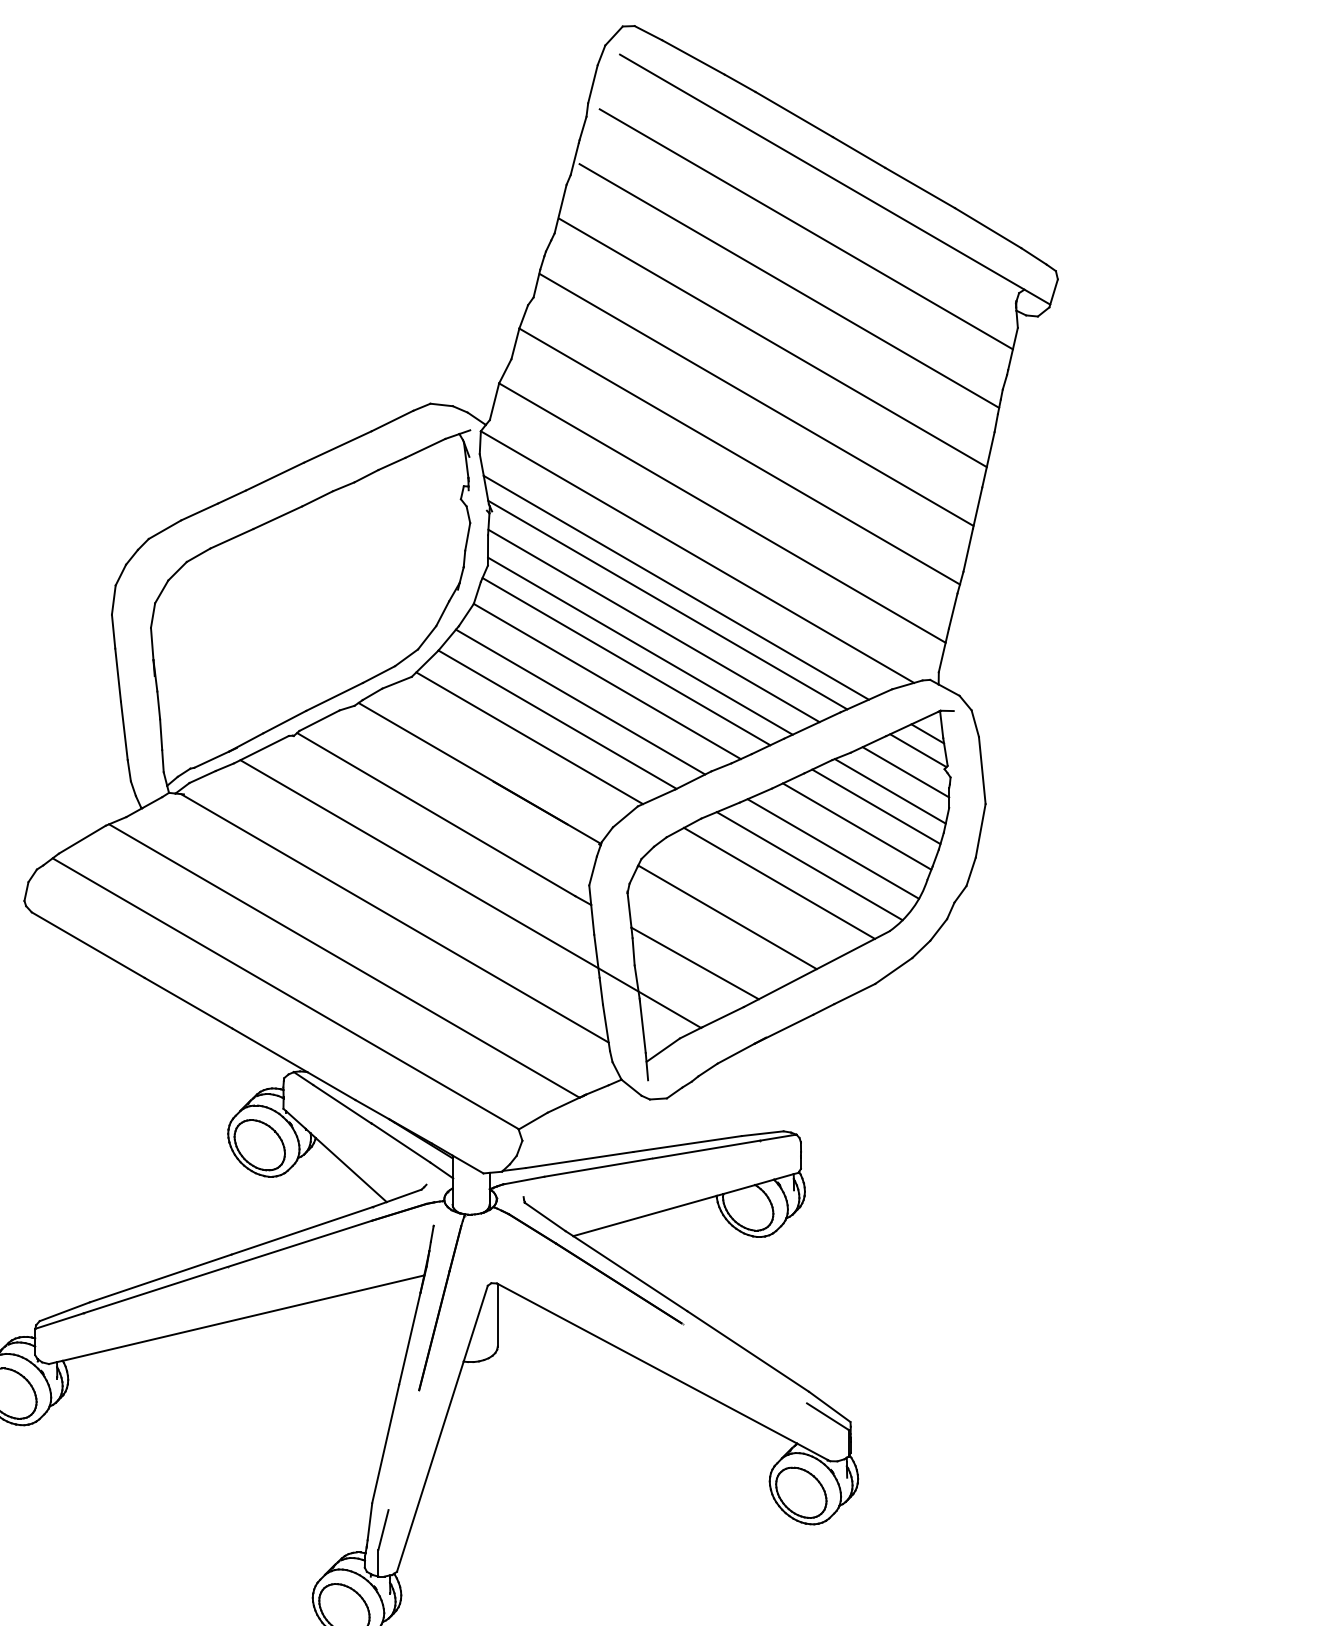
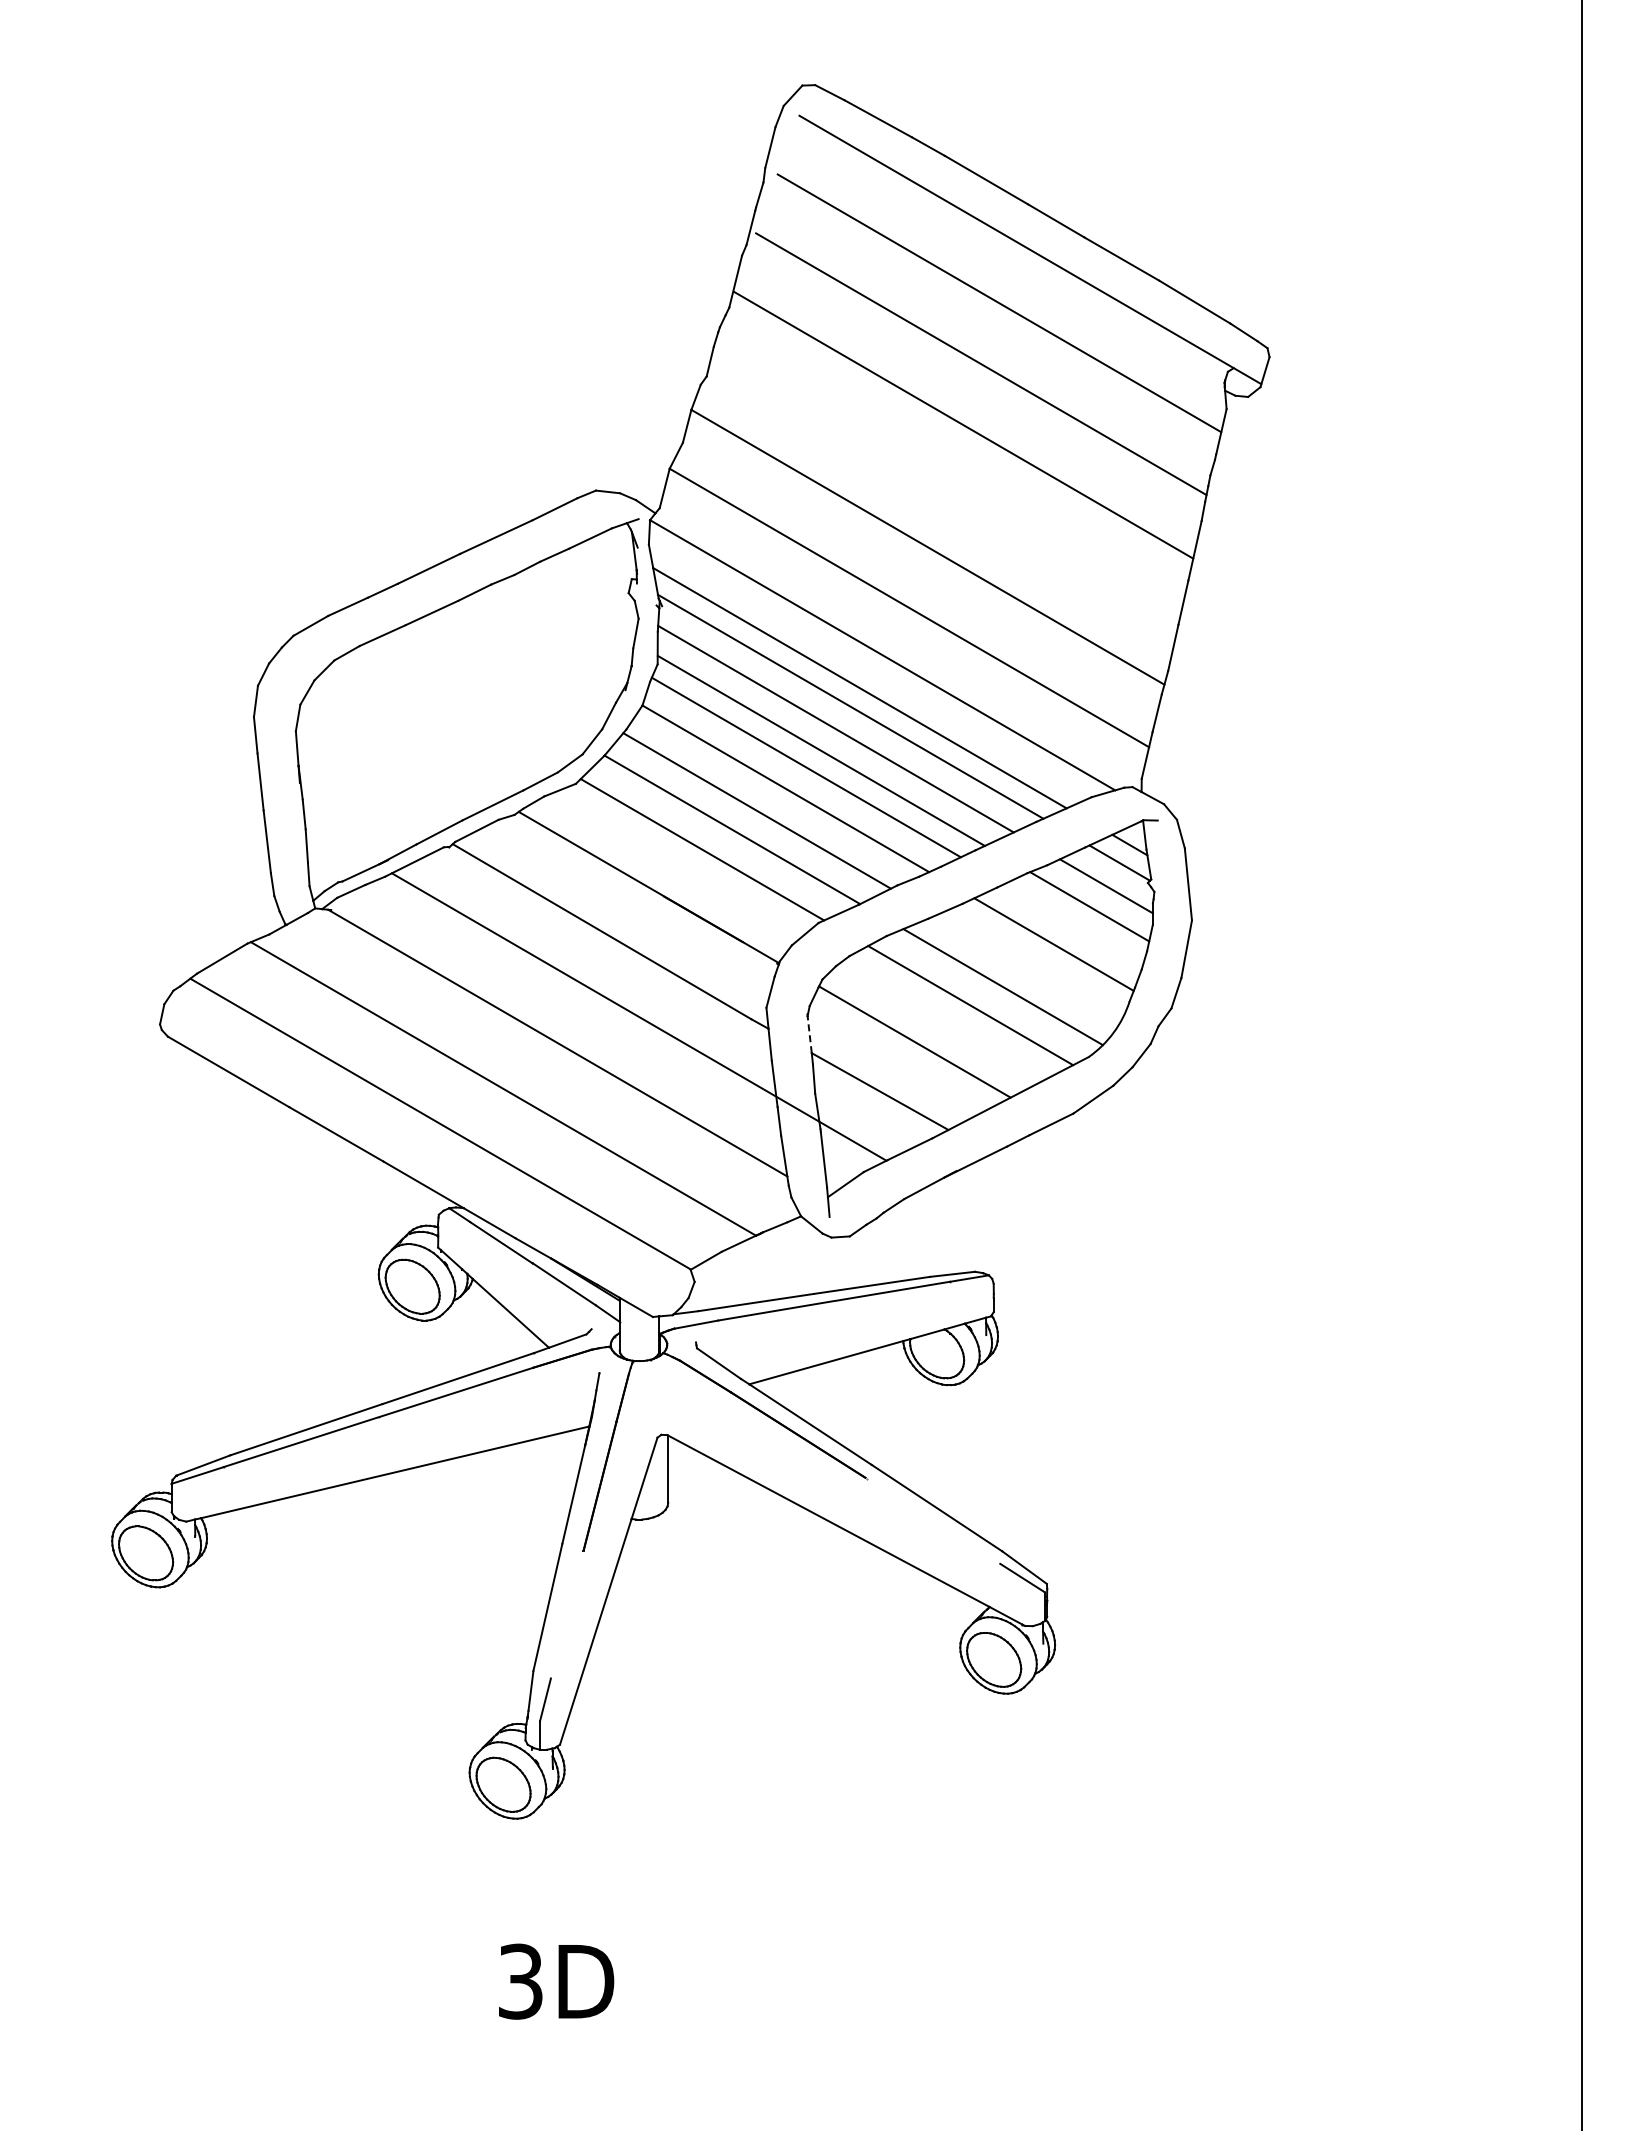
line: (756, 399) -> (946, 486), removed
line: (876, 806) -> (1074, 923), removed
line: (833, 848) -> (1028, 968), removed
line: (629, 910) -> (809, 1034), solid -> dashed

